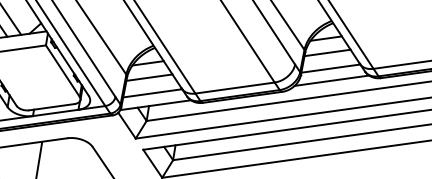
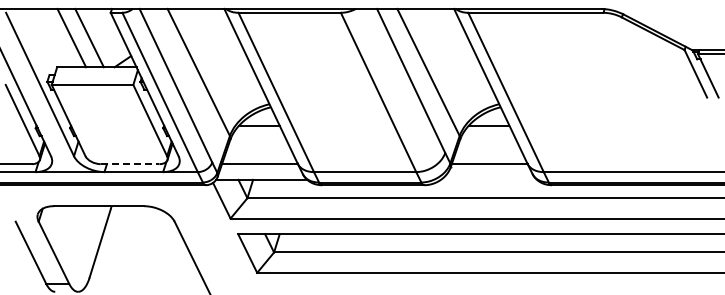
line: (327, 52) -> (488, 143), removed
line: (149, 77) -> (258, 143), removed
line: (331, 80) -> (488, 179), removed
line: (52, 107) -> (130, 164), solid -> dashed

